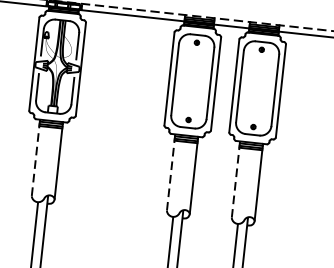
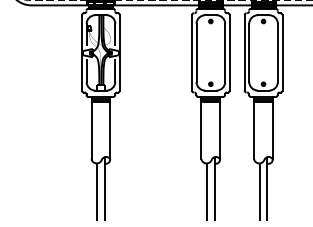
line: (35, 158) -> (91, 128), dashed -> solid
line: (171, 173) -> (201, 128), dashed -> solid
line: (236, 180) -> (254, 128), dashed -> solid

